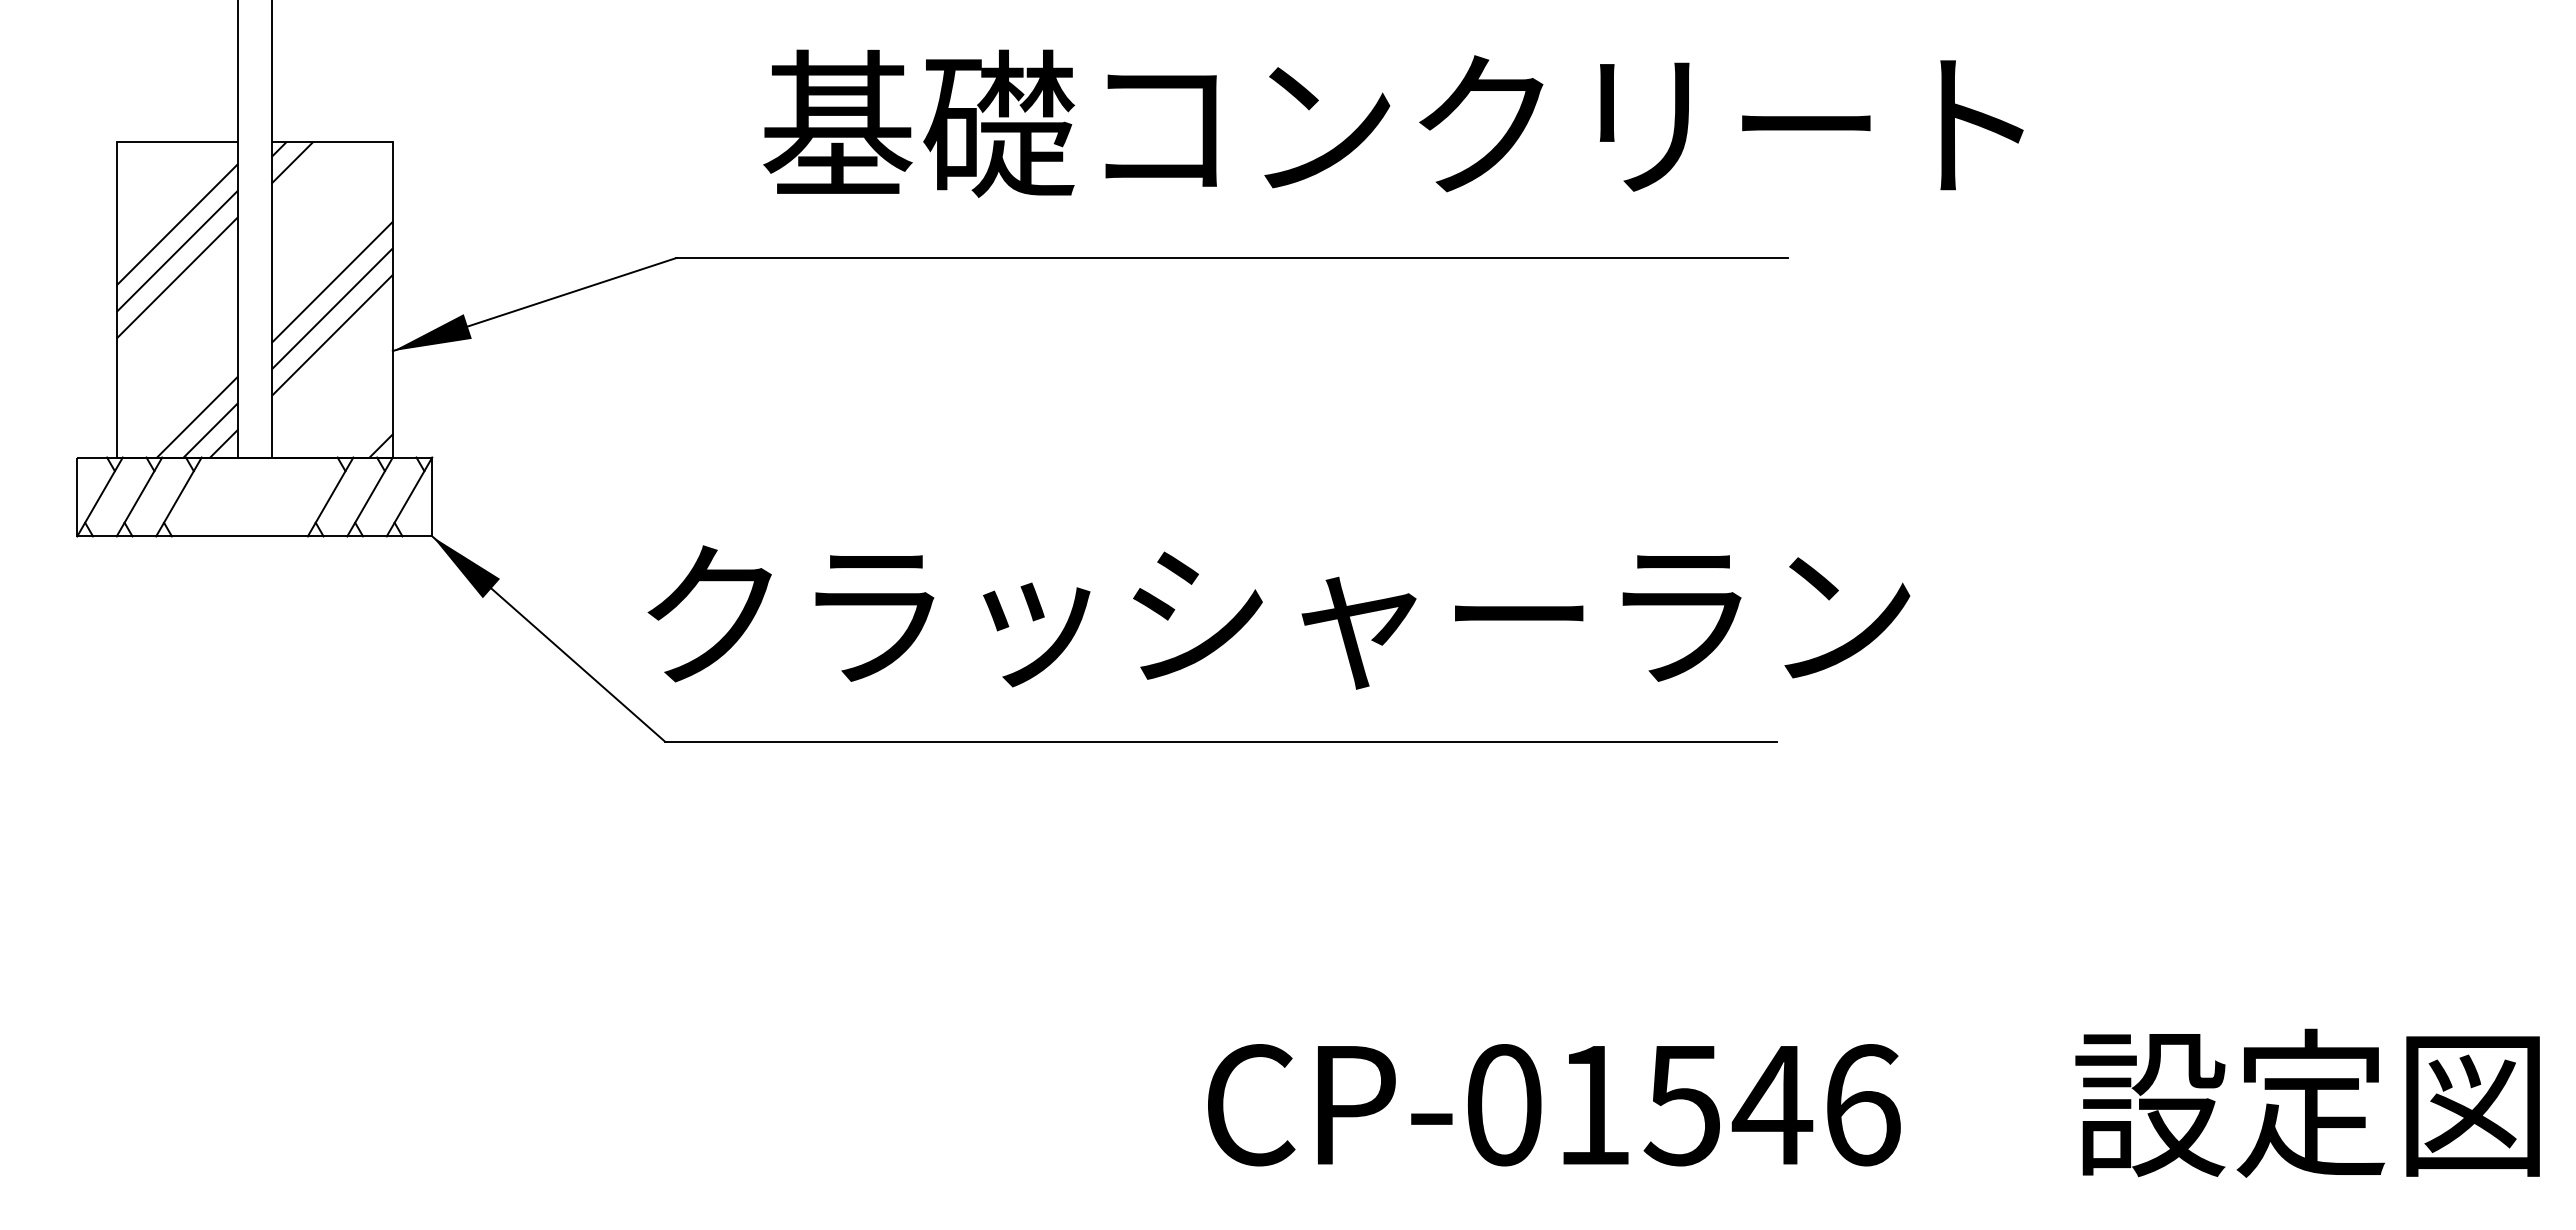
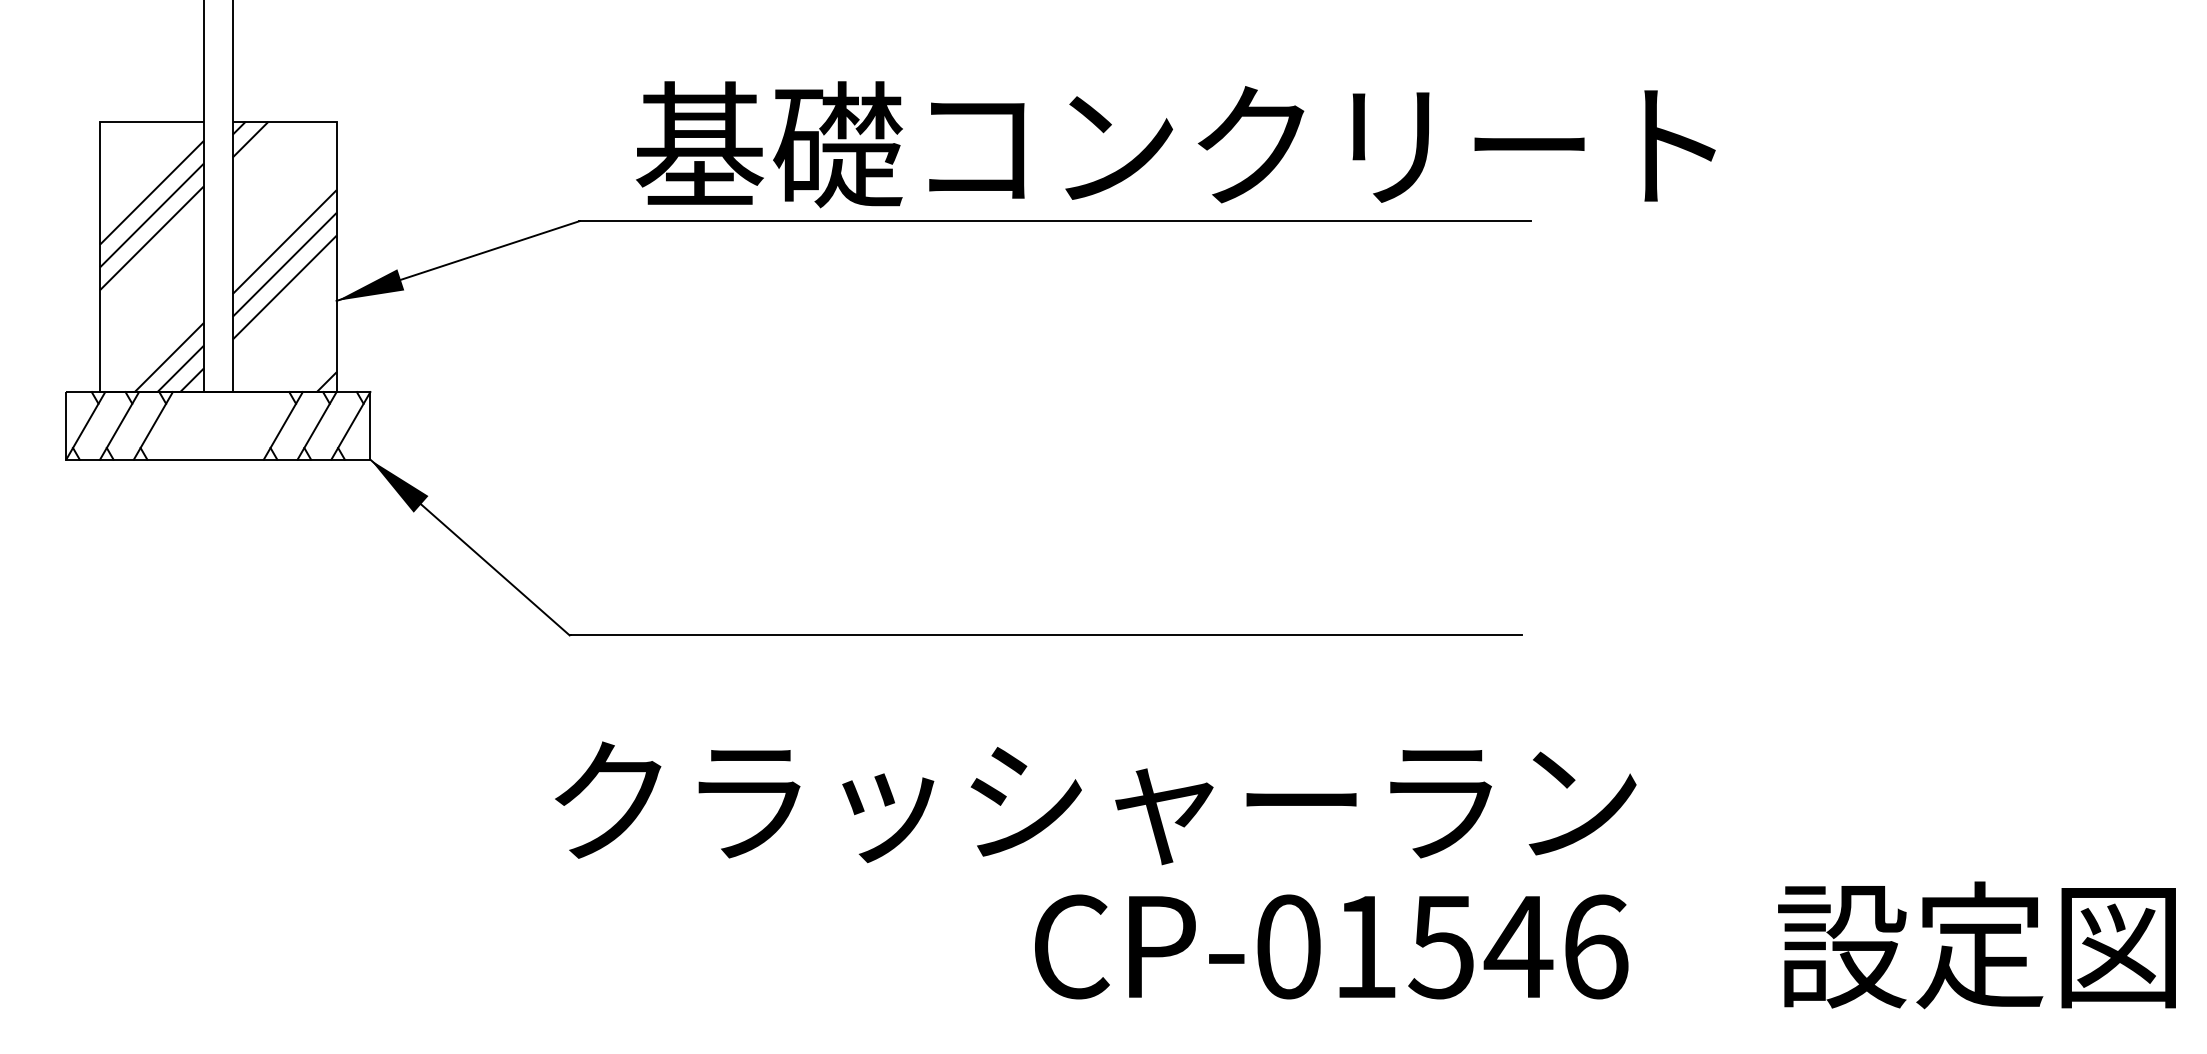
text: (1393, 123) -> (1175, 144), moved
text: (1278, 617) -> (1095, 803), moved

